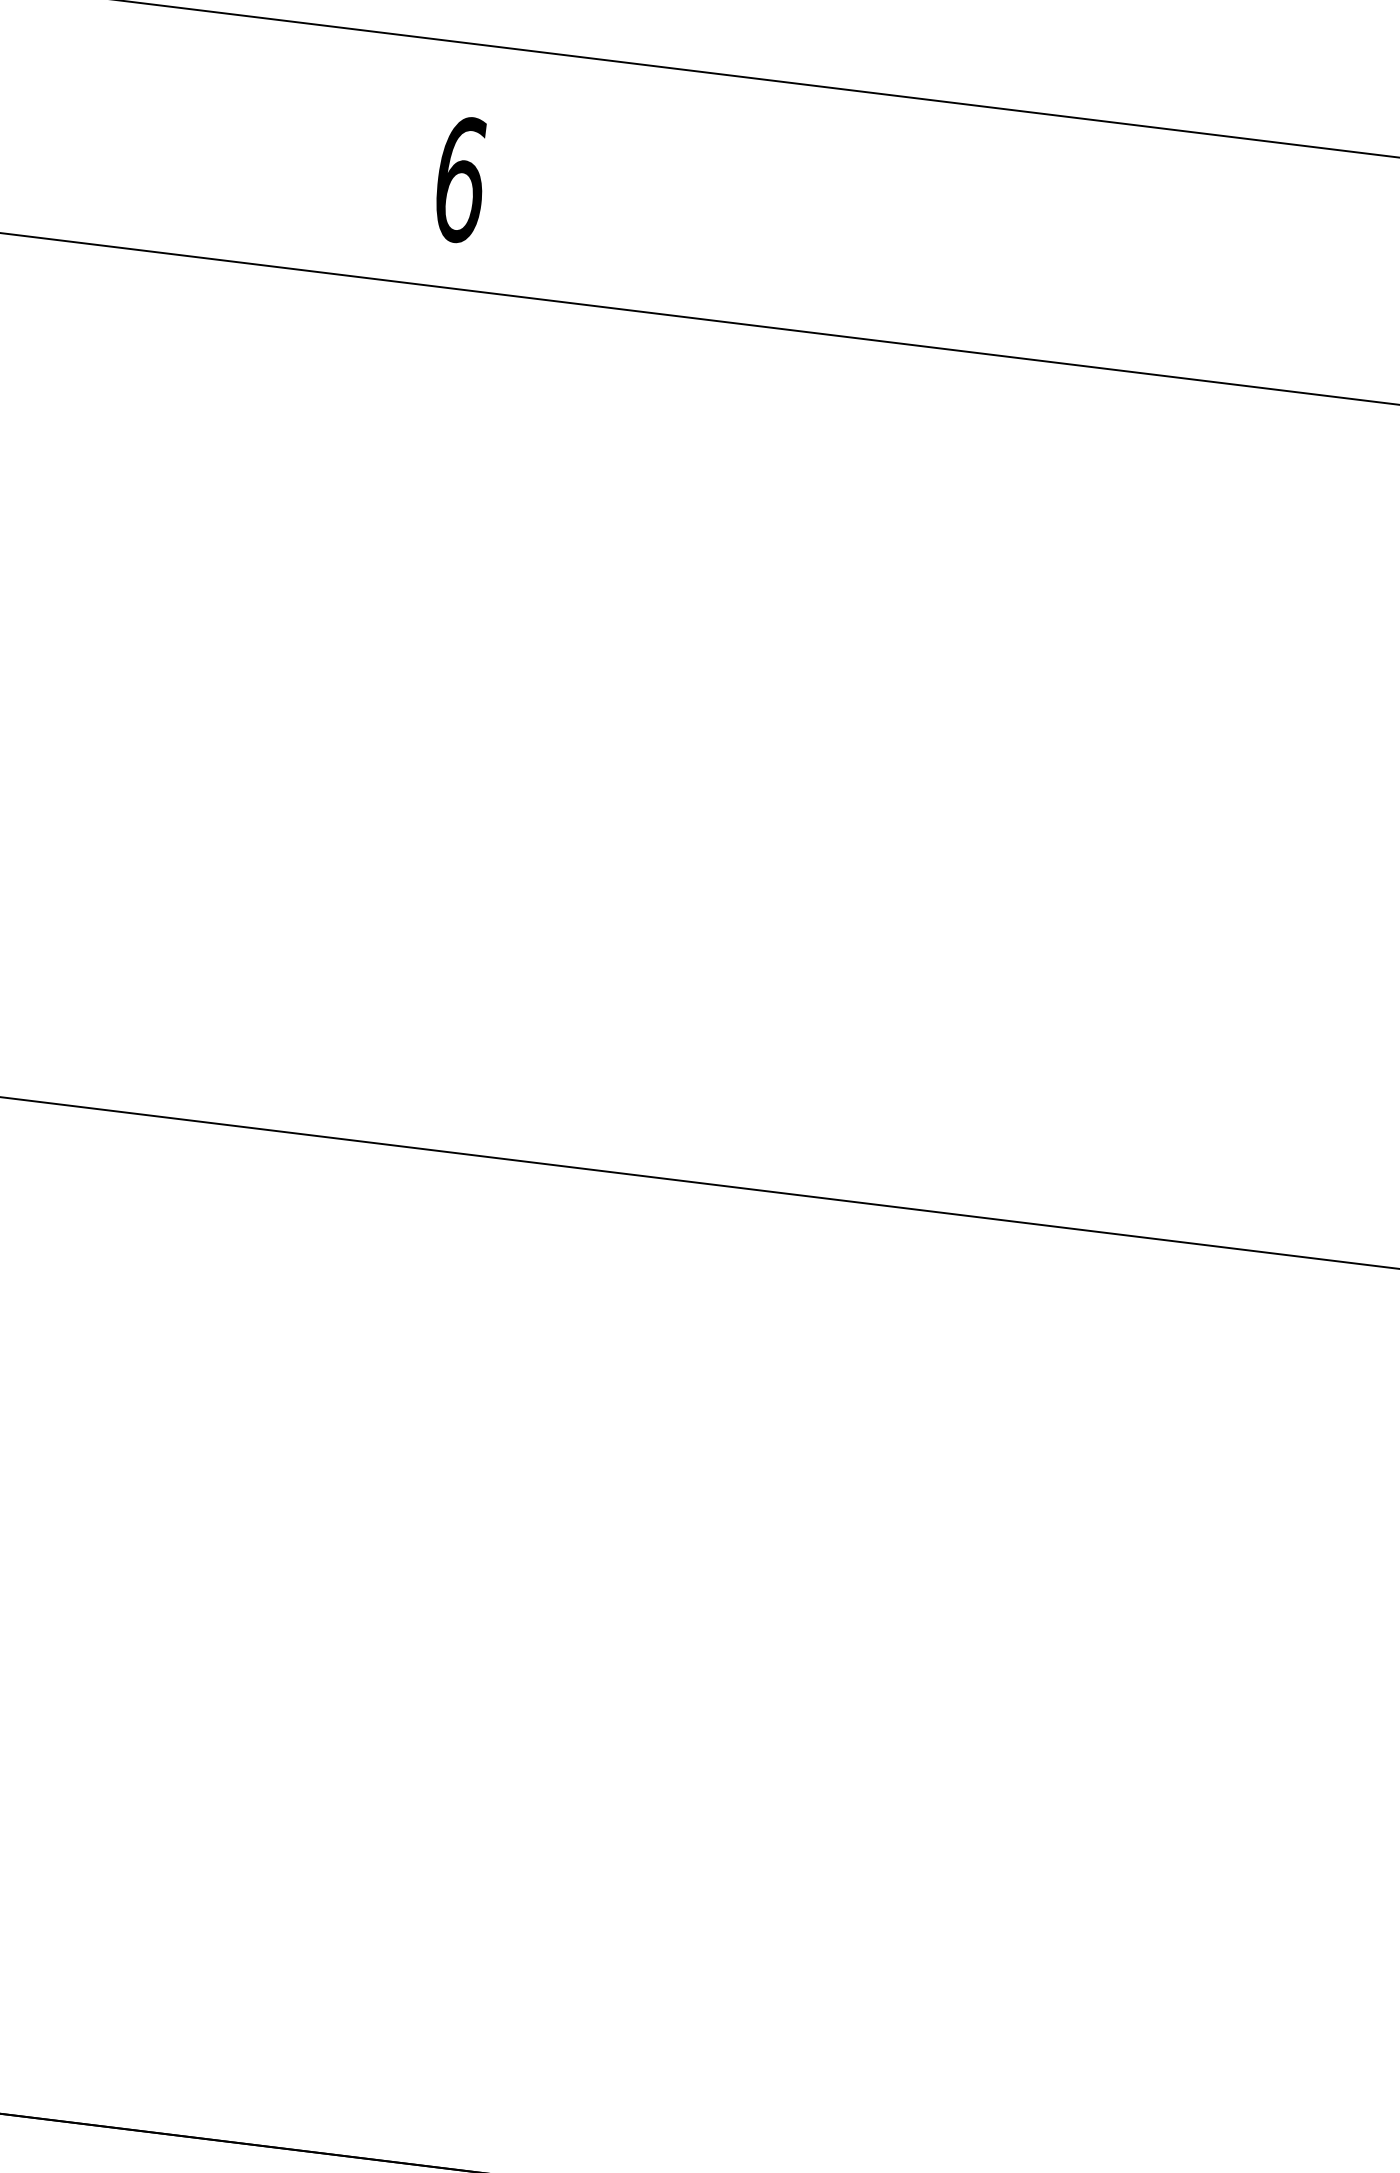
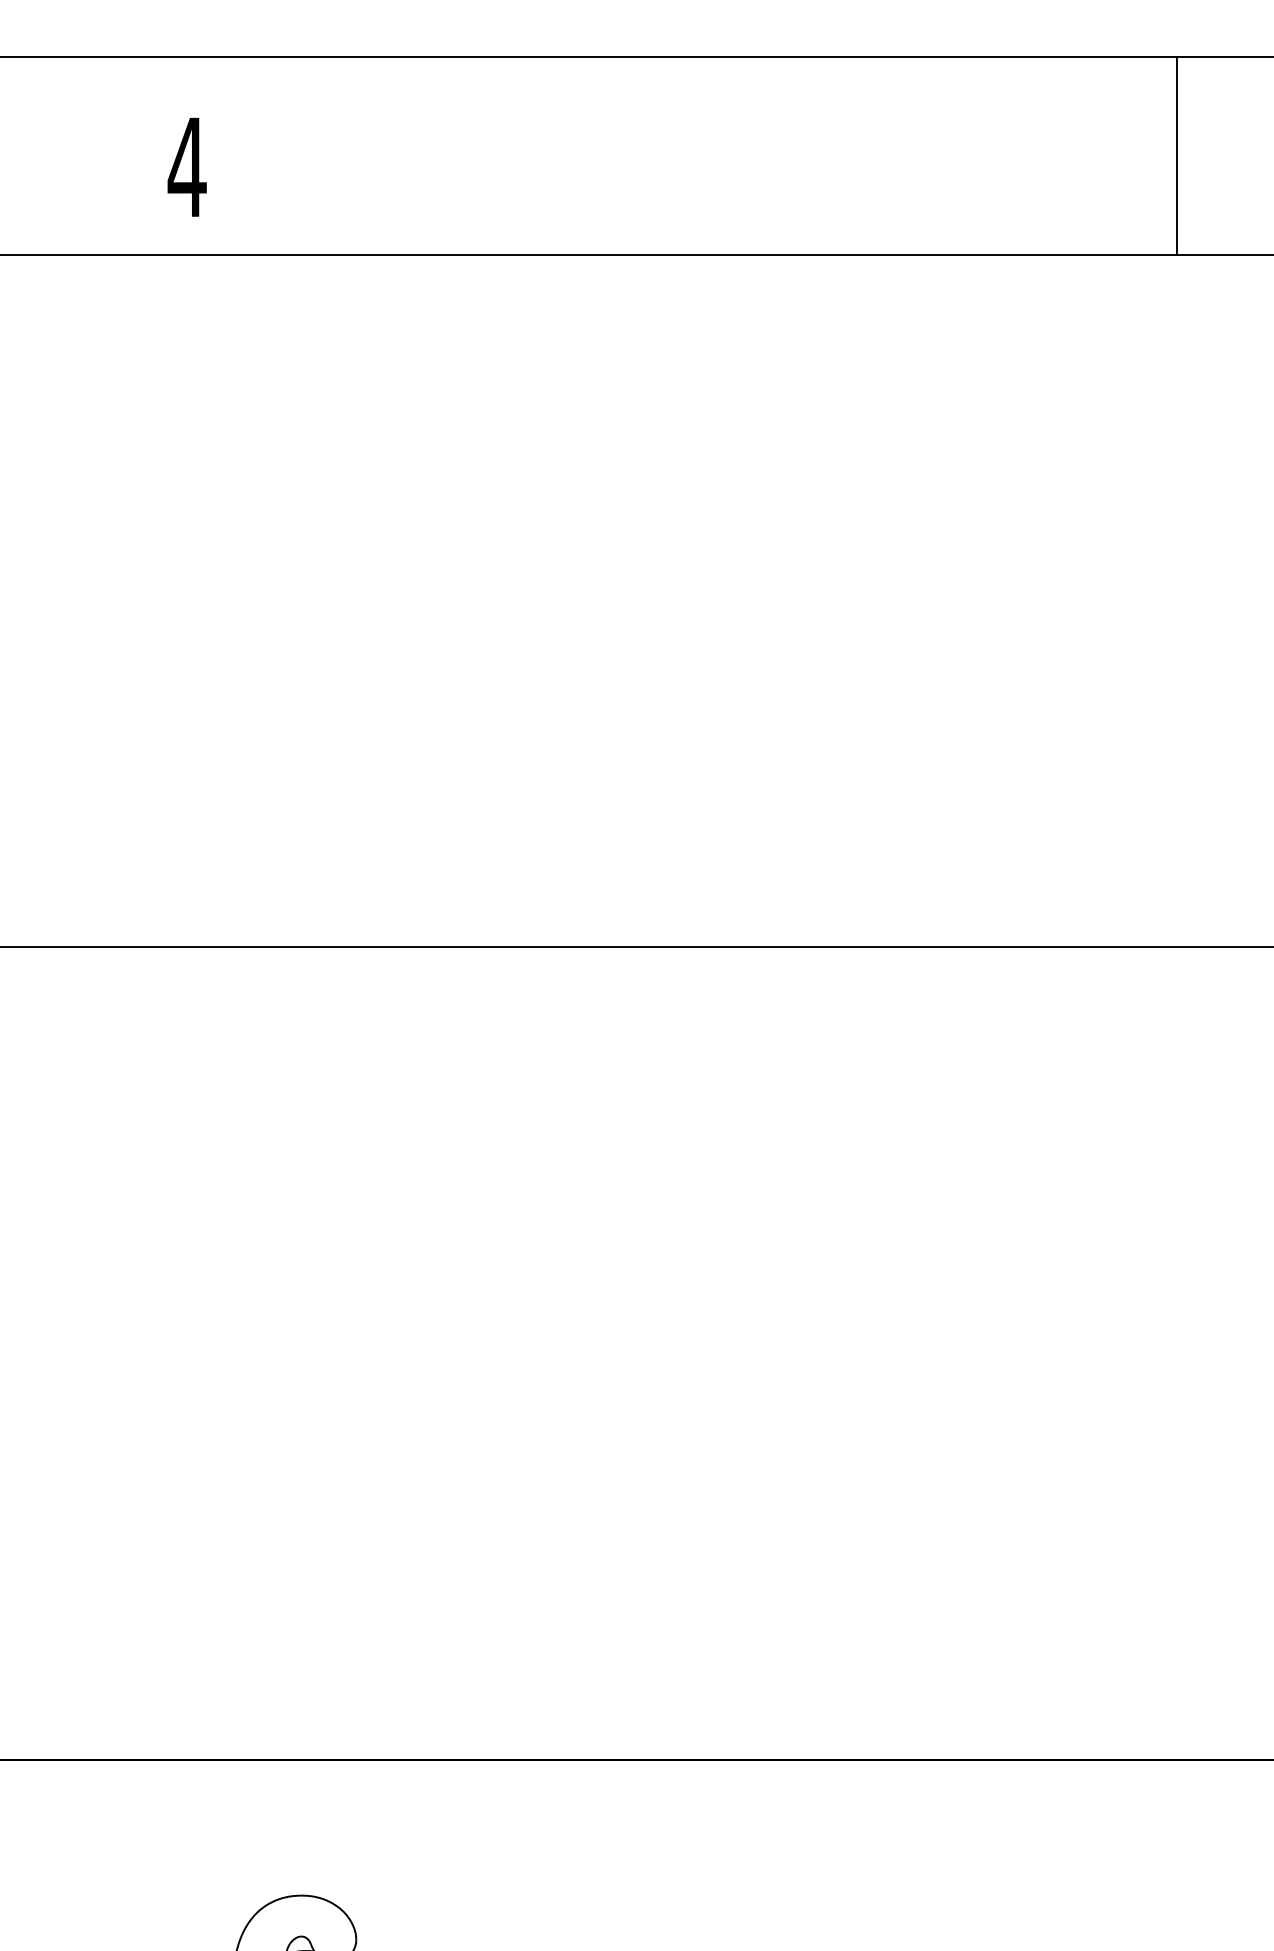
text: (459, 179) -> (186, 167), 6 -> 4

